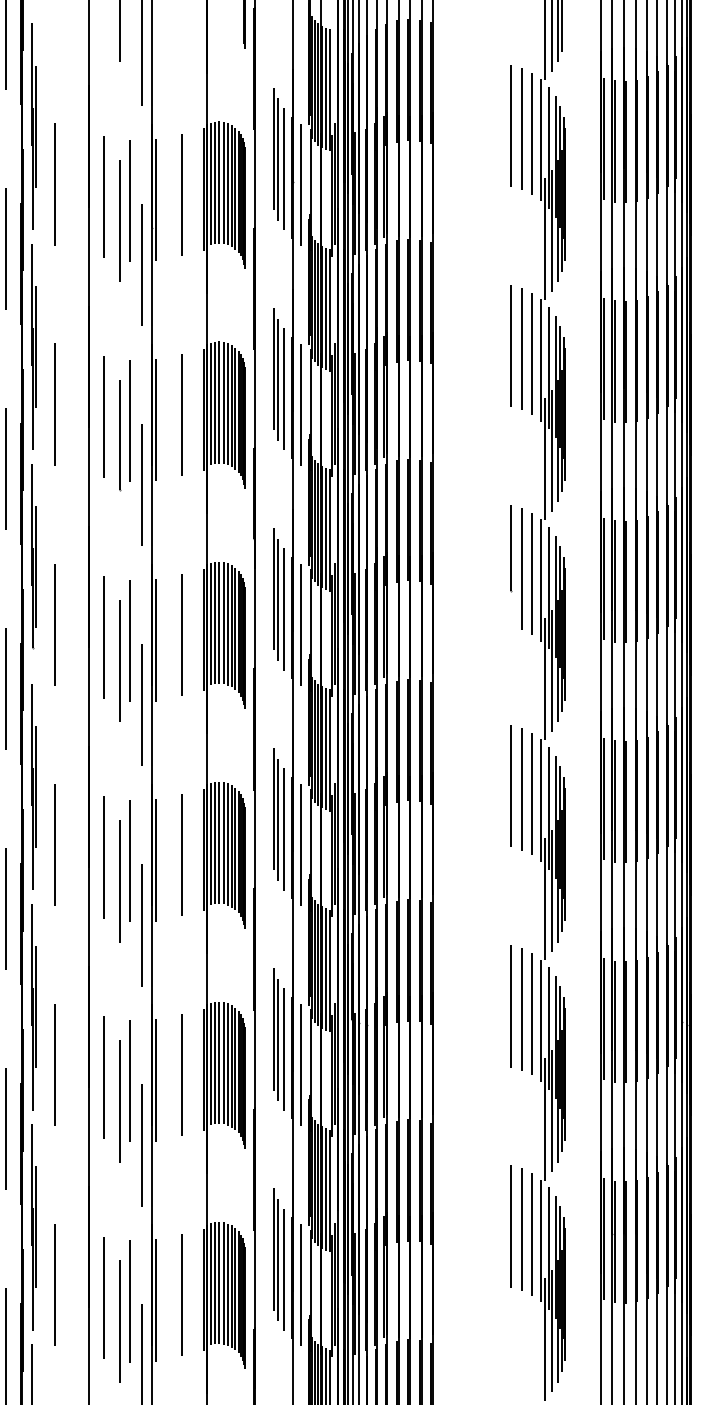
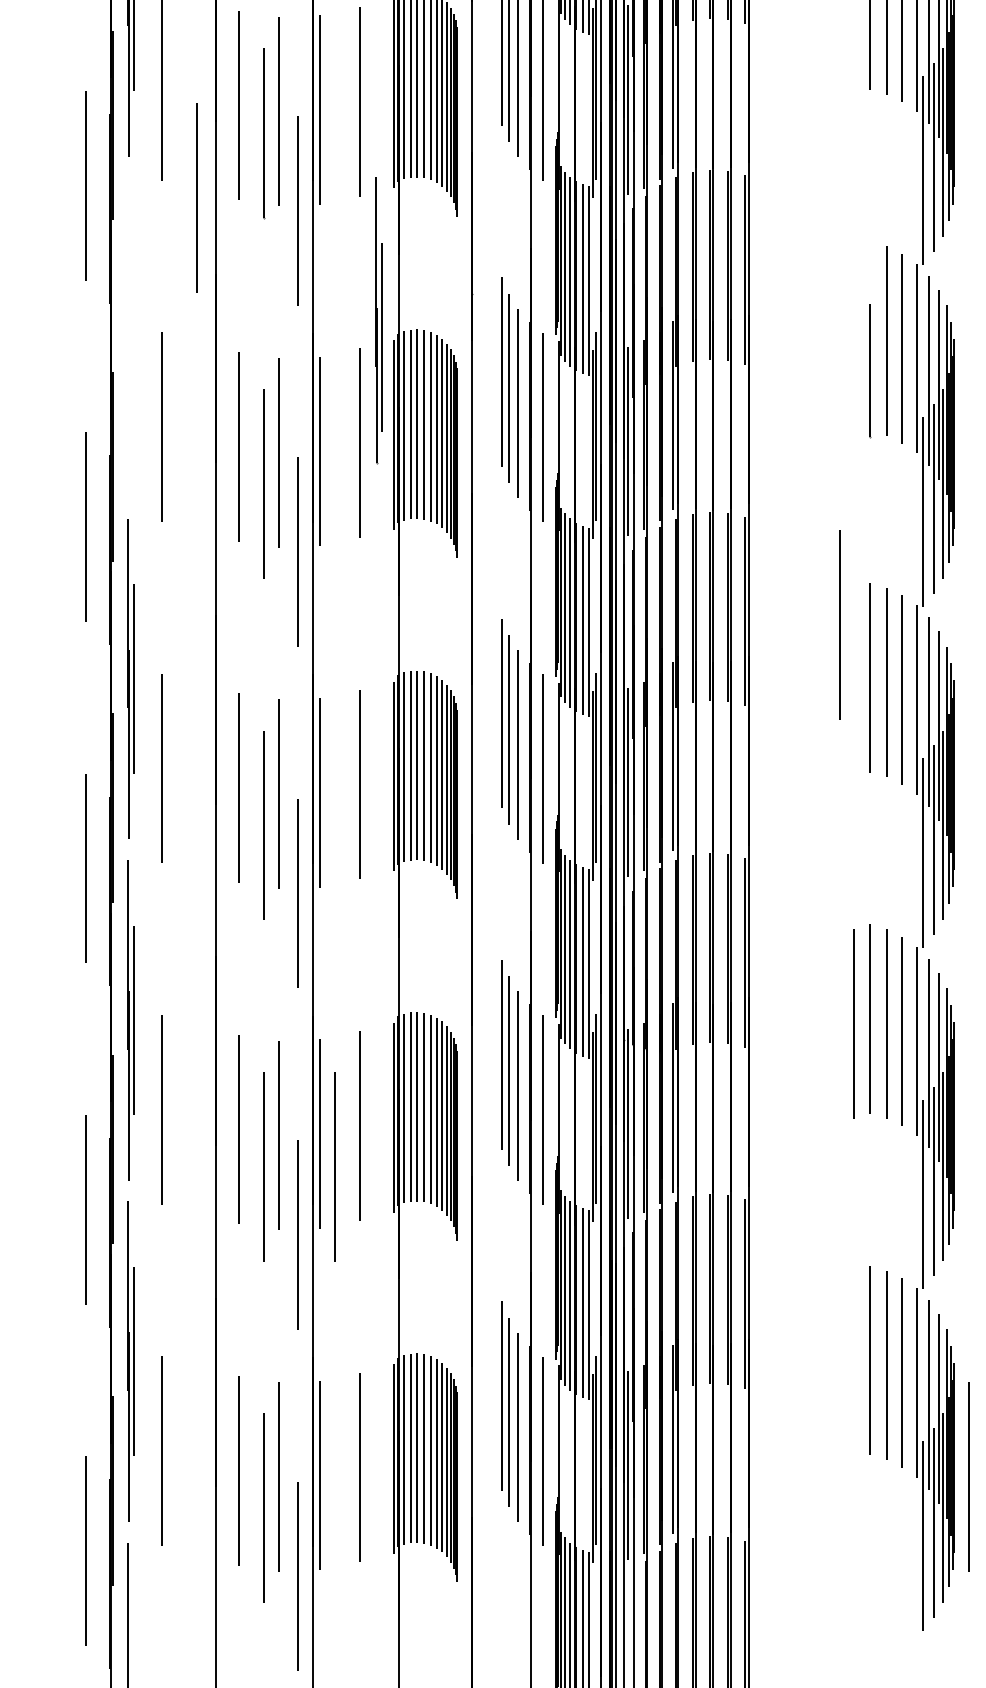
line: (76, 476) -> (195, 197), added
line: (511, 548) -> (870, 371), moved
part: (33, 556) -> (377, 321), moved
line: (491, 752) -> (839, 625), added
line: (500, 1009) -> (853, 1024), added
line: (165, 1101) -> (333, 1166), added
line: (574, 1301) -> (968, 1476), added

